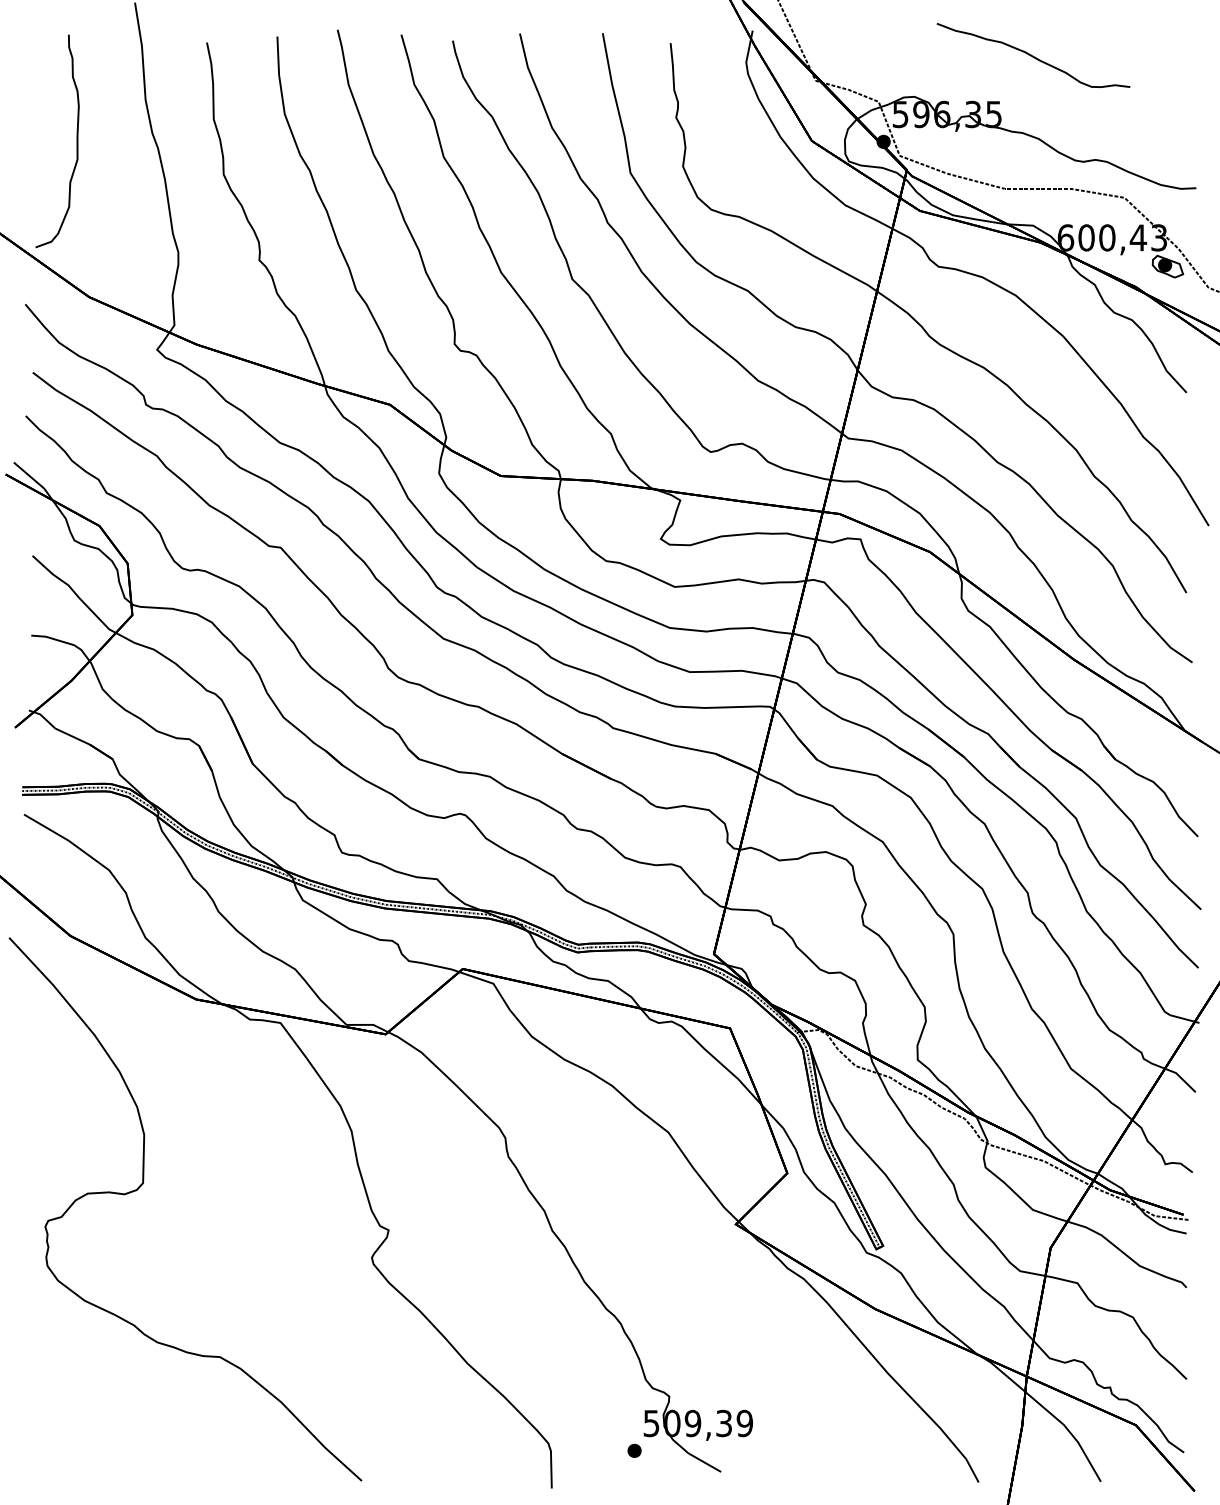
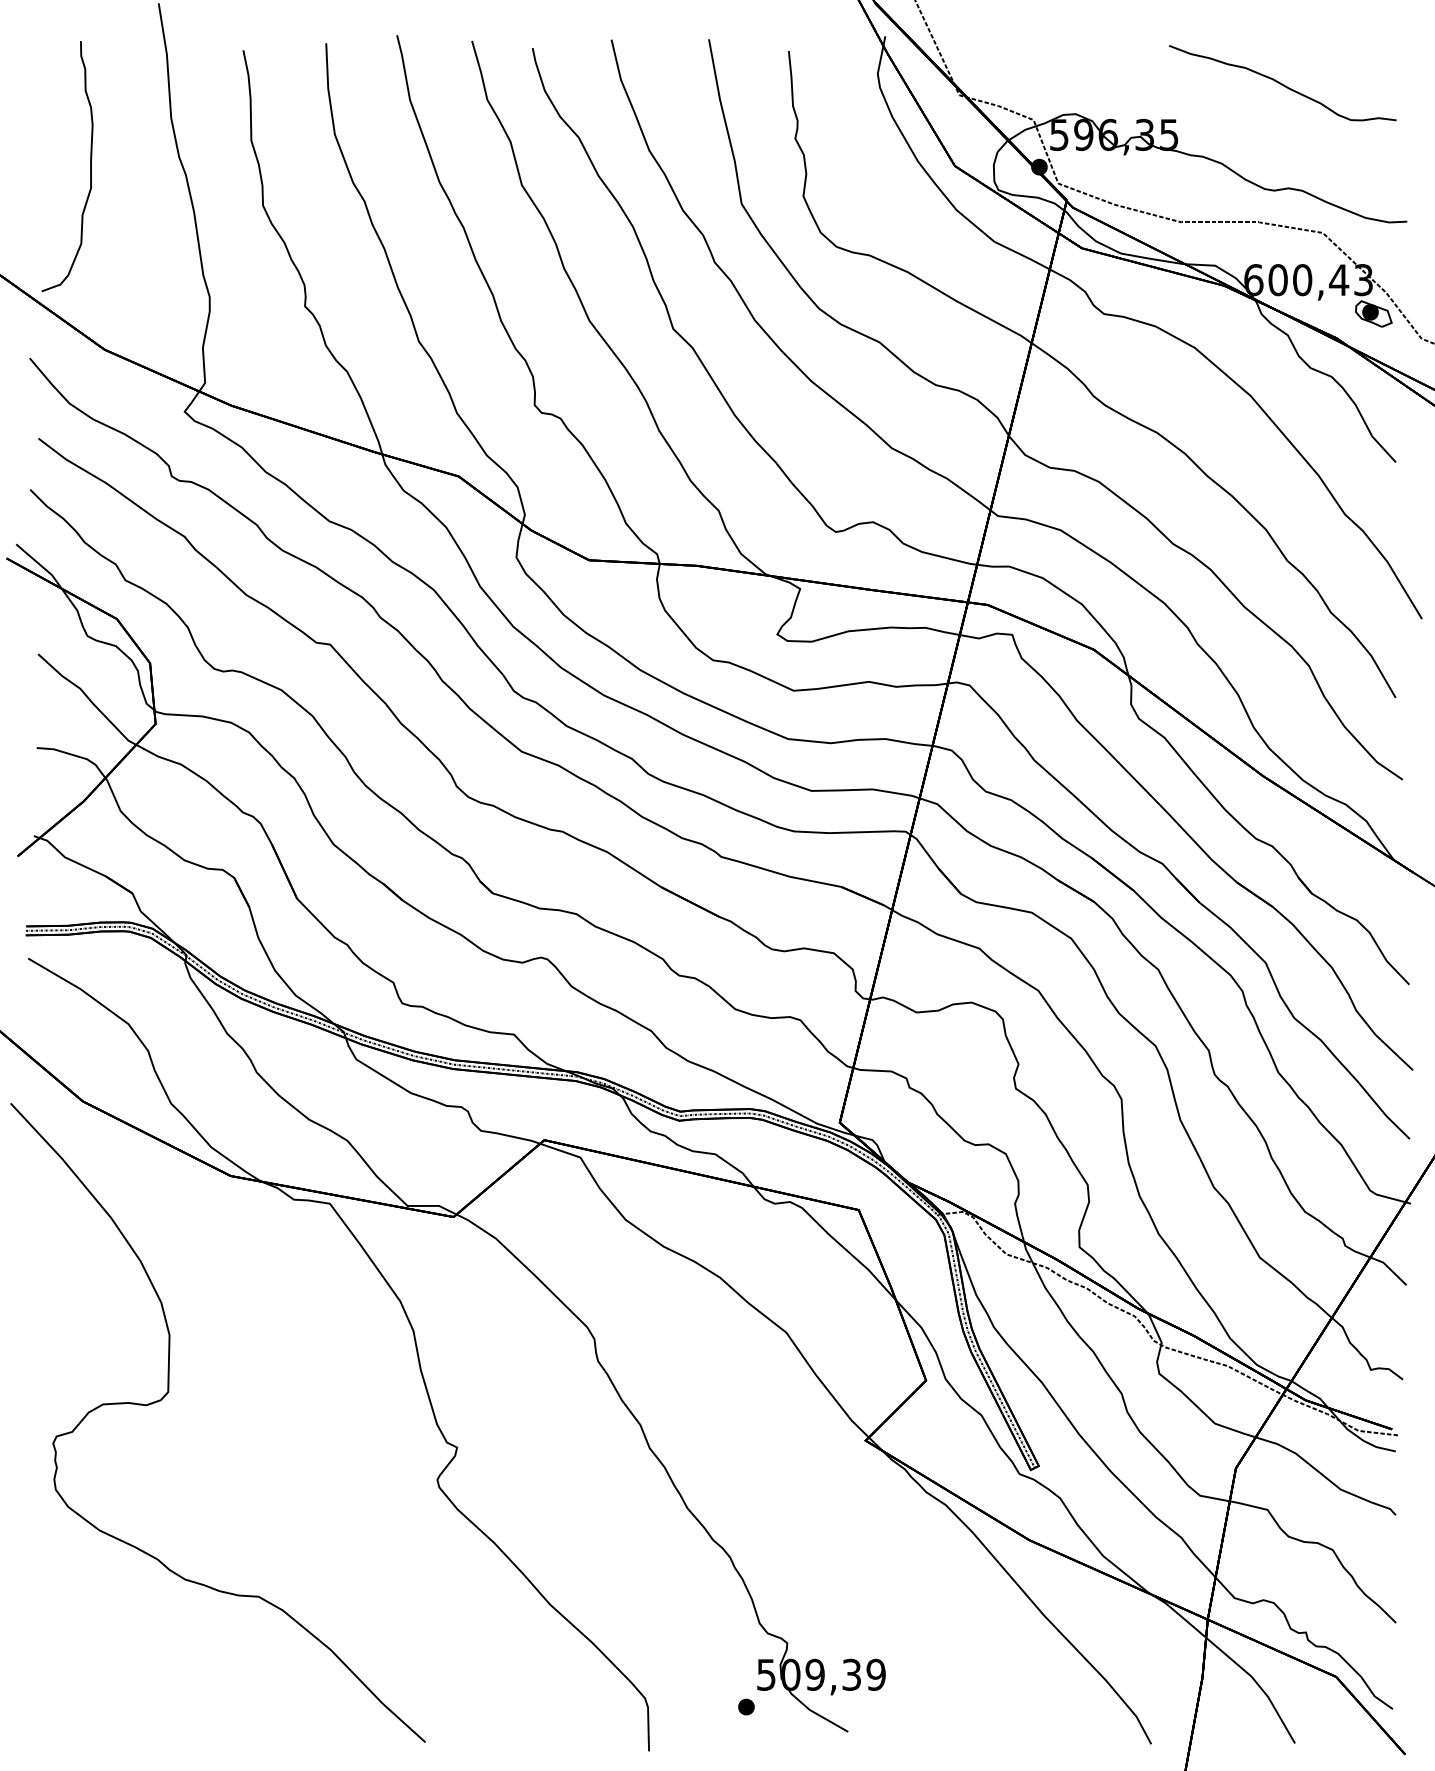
curve: (1033, 55) -> (1282, 83), moved

